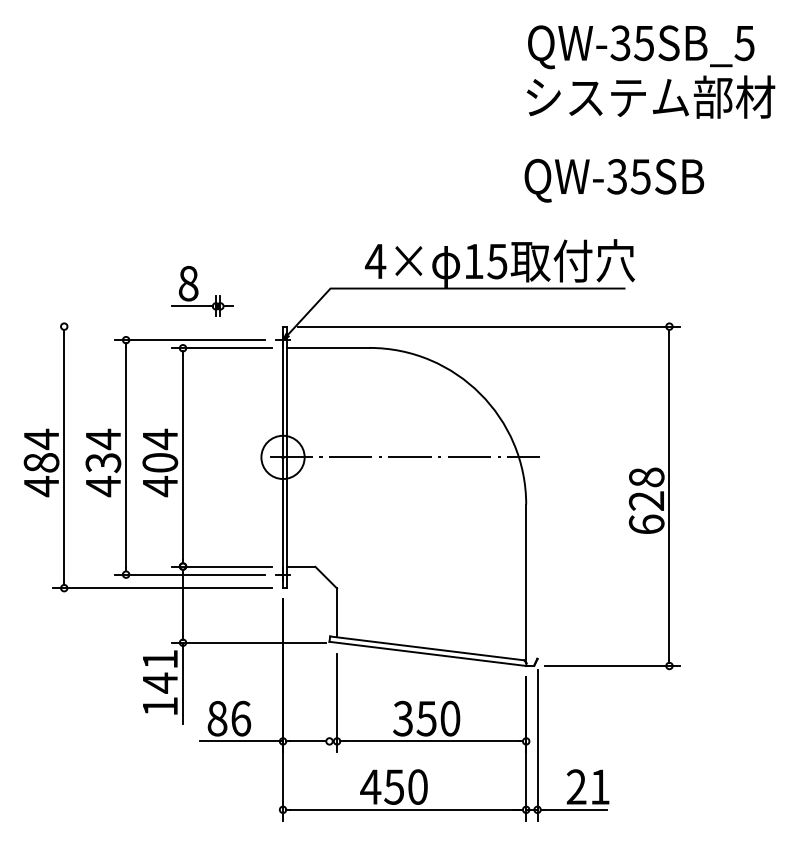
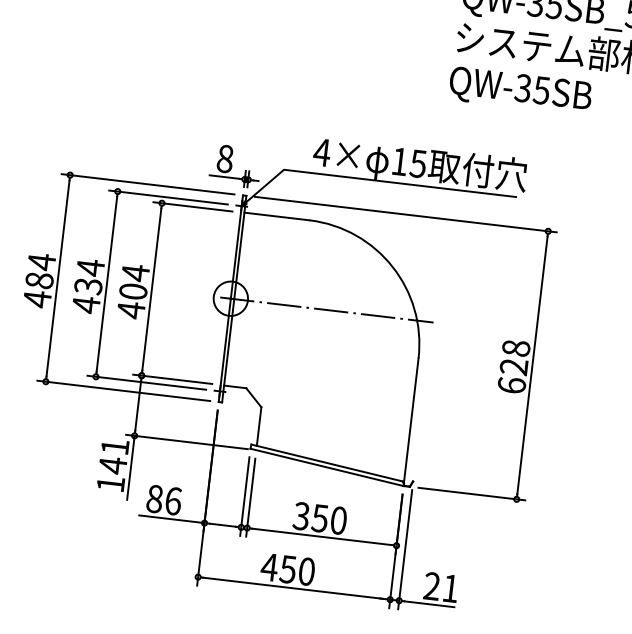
text: (614, 180) -> (520, 91), moved
part: (202, 291) -> (235, 166), moved
line: (162, 326) -> (147, 184), added
line: (329, 702) -> (244, 496), added

